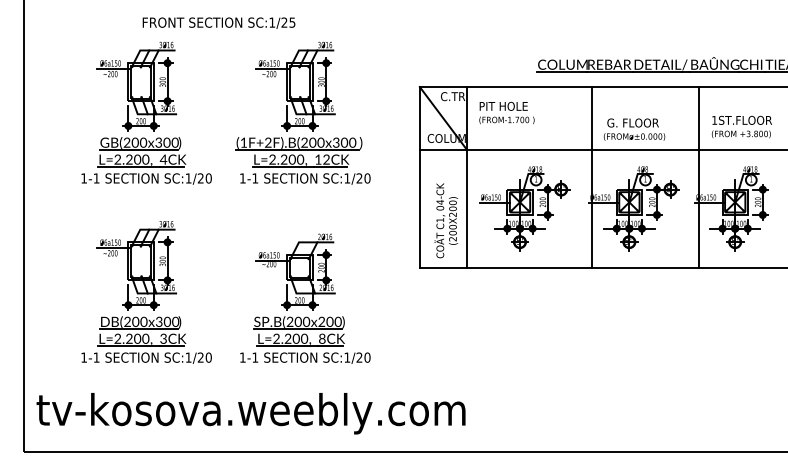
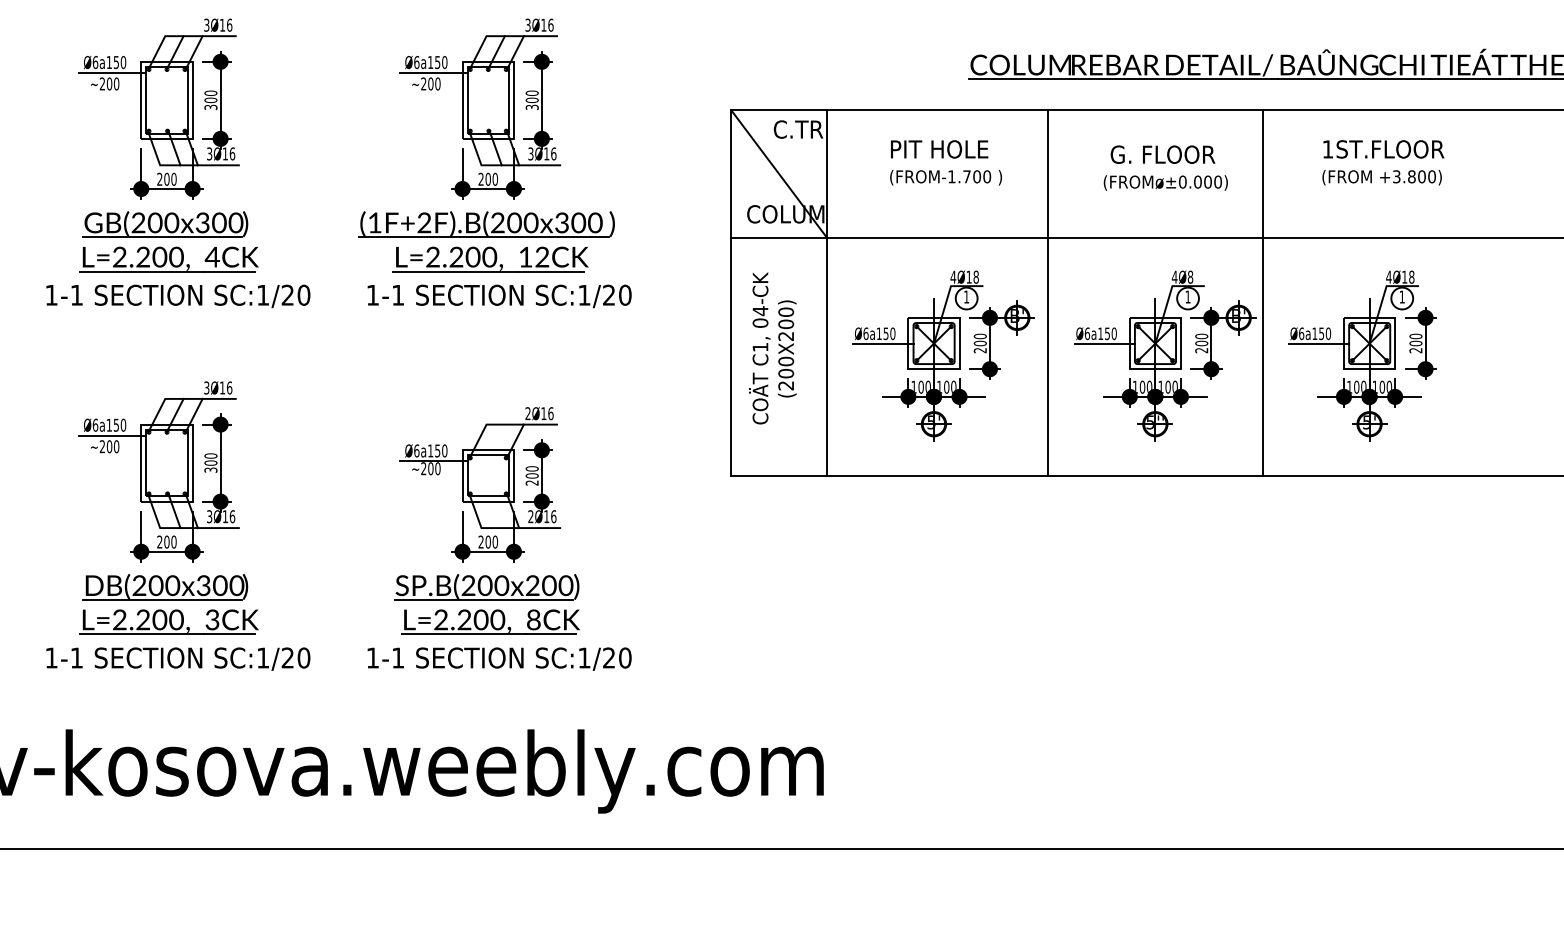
text: (506, 112) -> (945, 161), moved
text: (741, 126) -> (1382, 161), moved
text: (634, 129) -> (1165, 167), moved
line: (592, 177) -> (1048, 293), moved
line: (699, 177) -> (1262, 293), moved
text: (446, 220) -> (773, 347), moved

